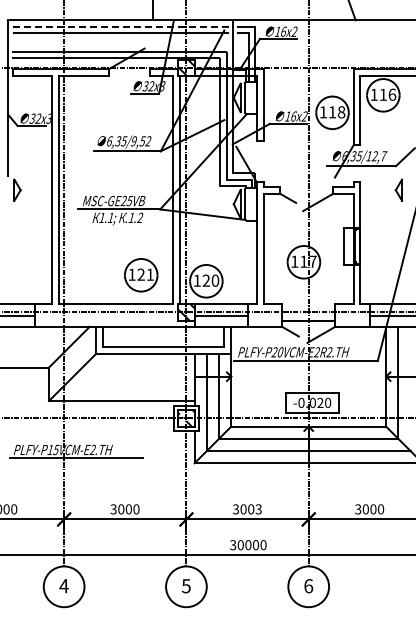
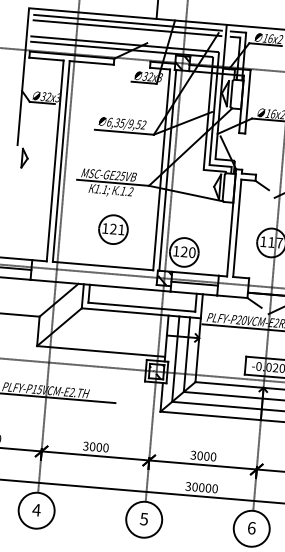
line: (121, 27) -> (128, 22), dashed -> solid
part: (141, 275) -> (113, 229), moved
text: (258, 509) -> (213, 457), 3003 -> 3000

